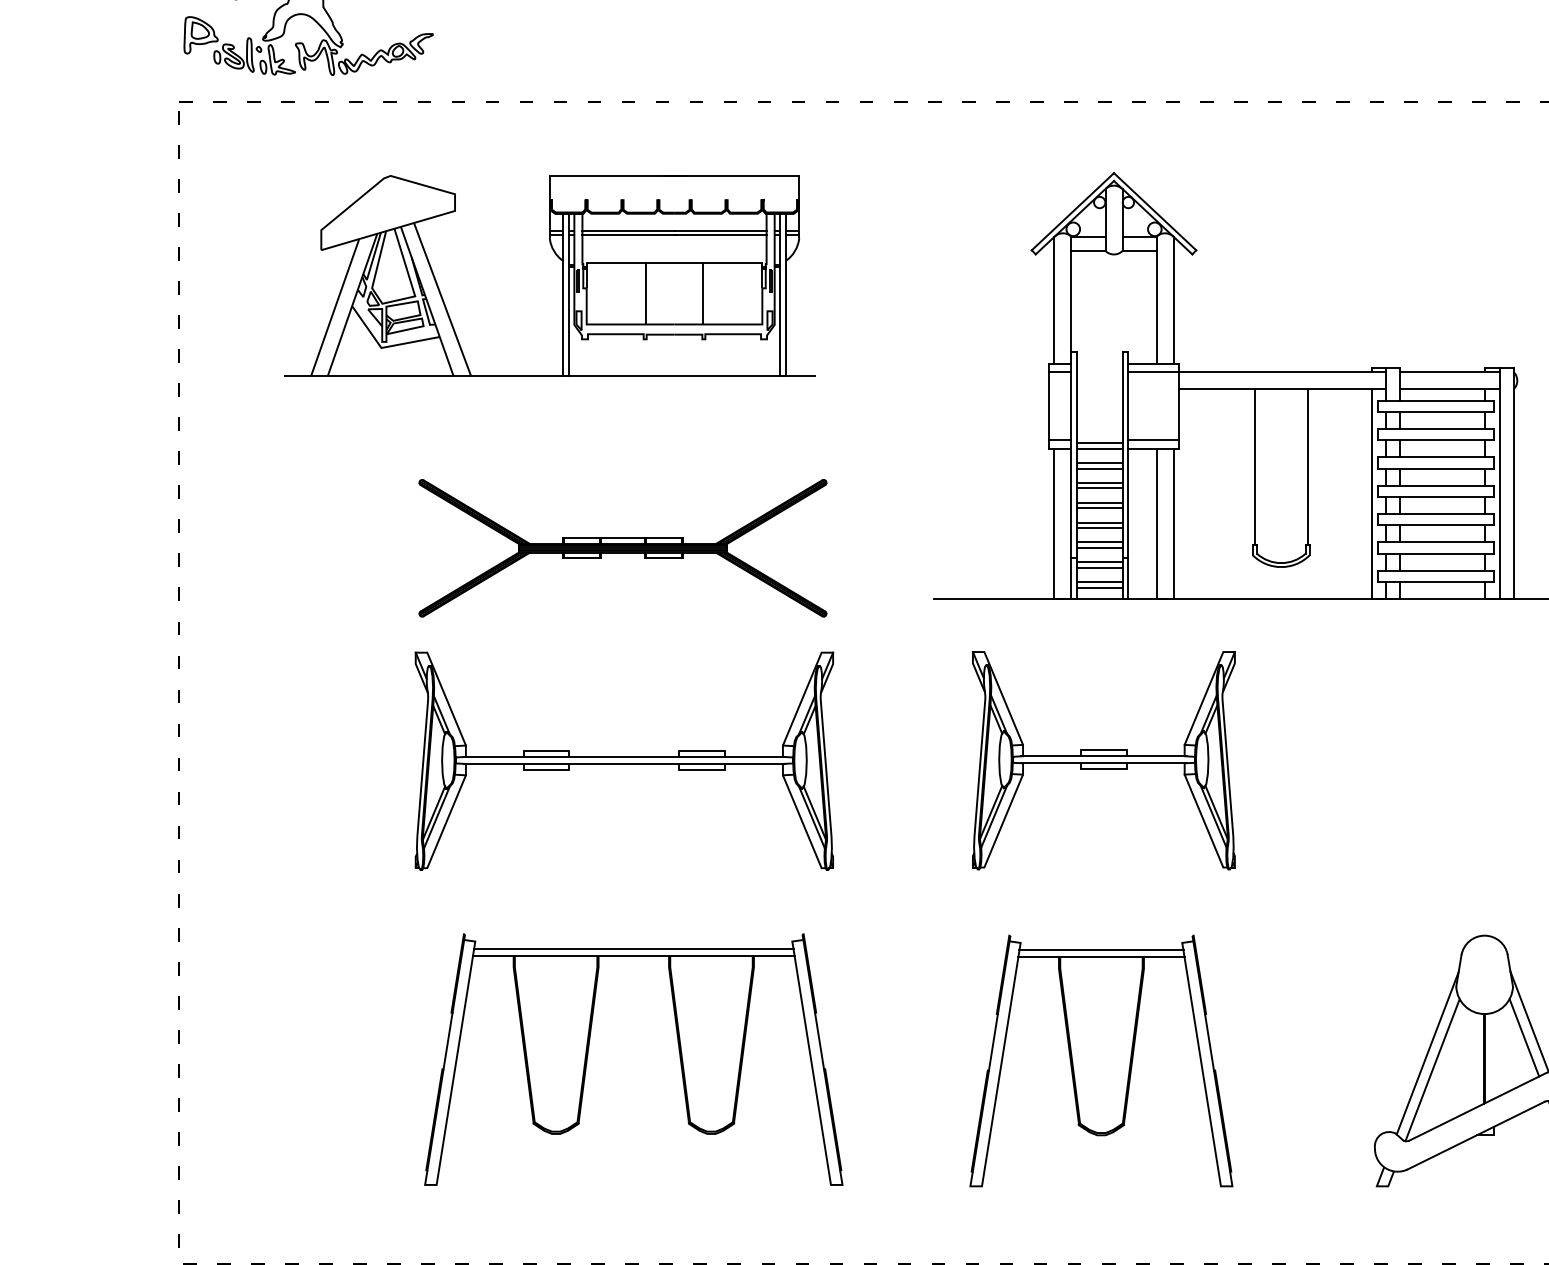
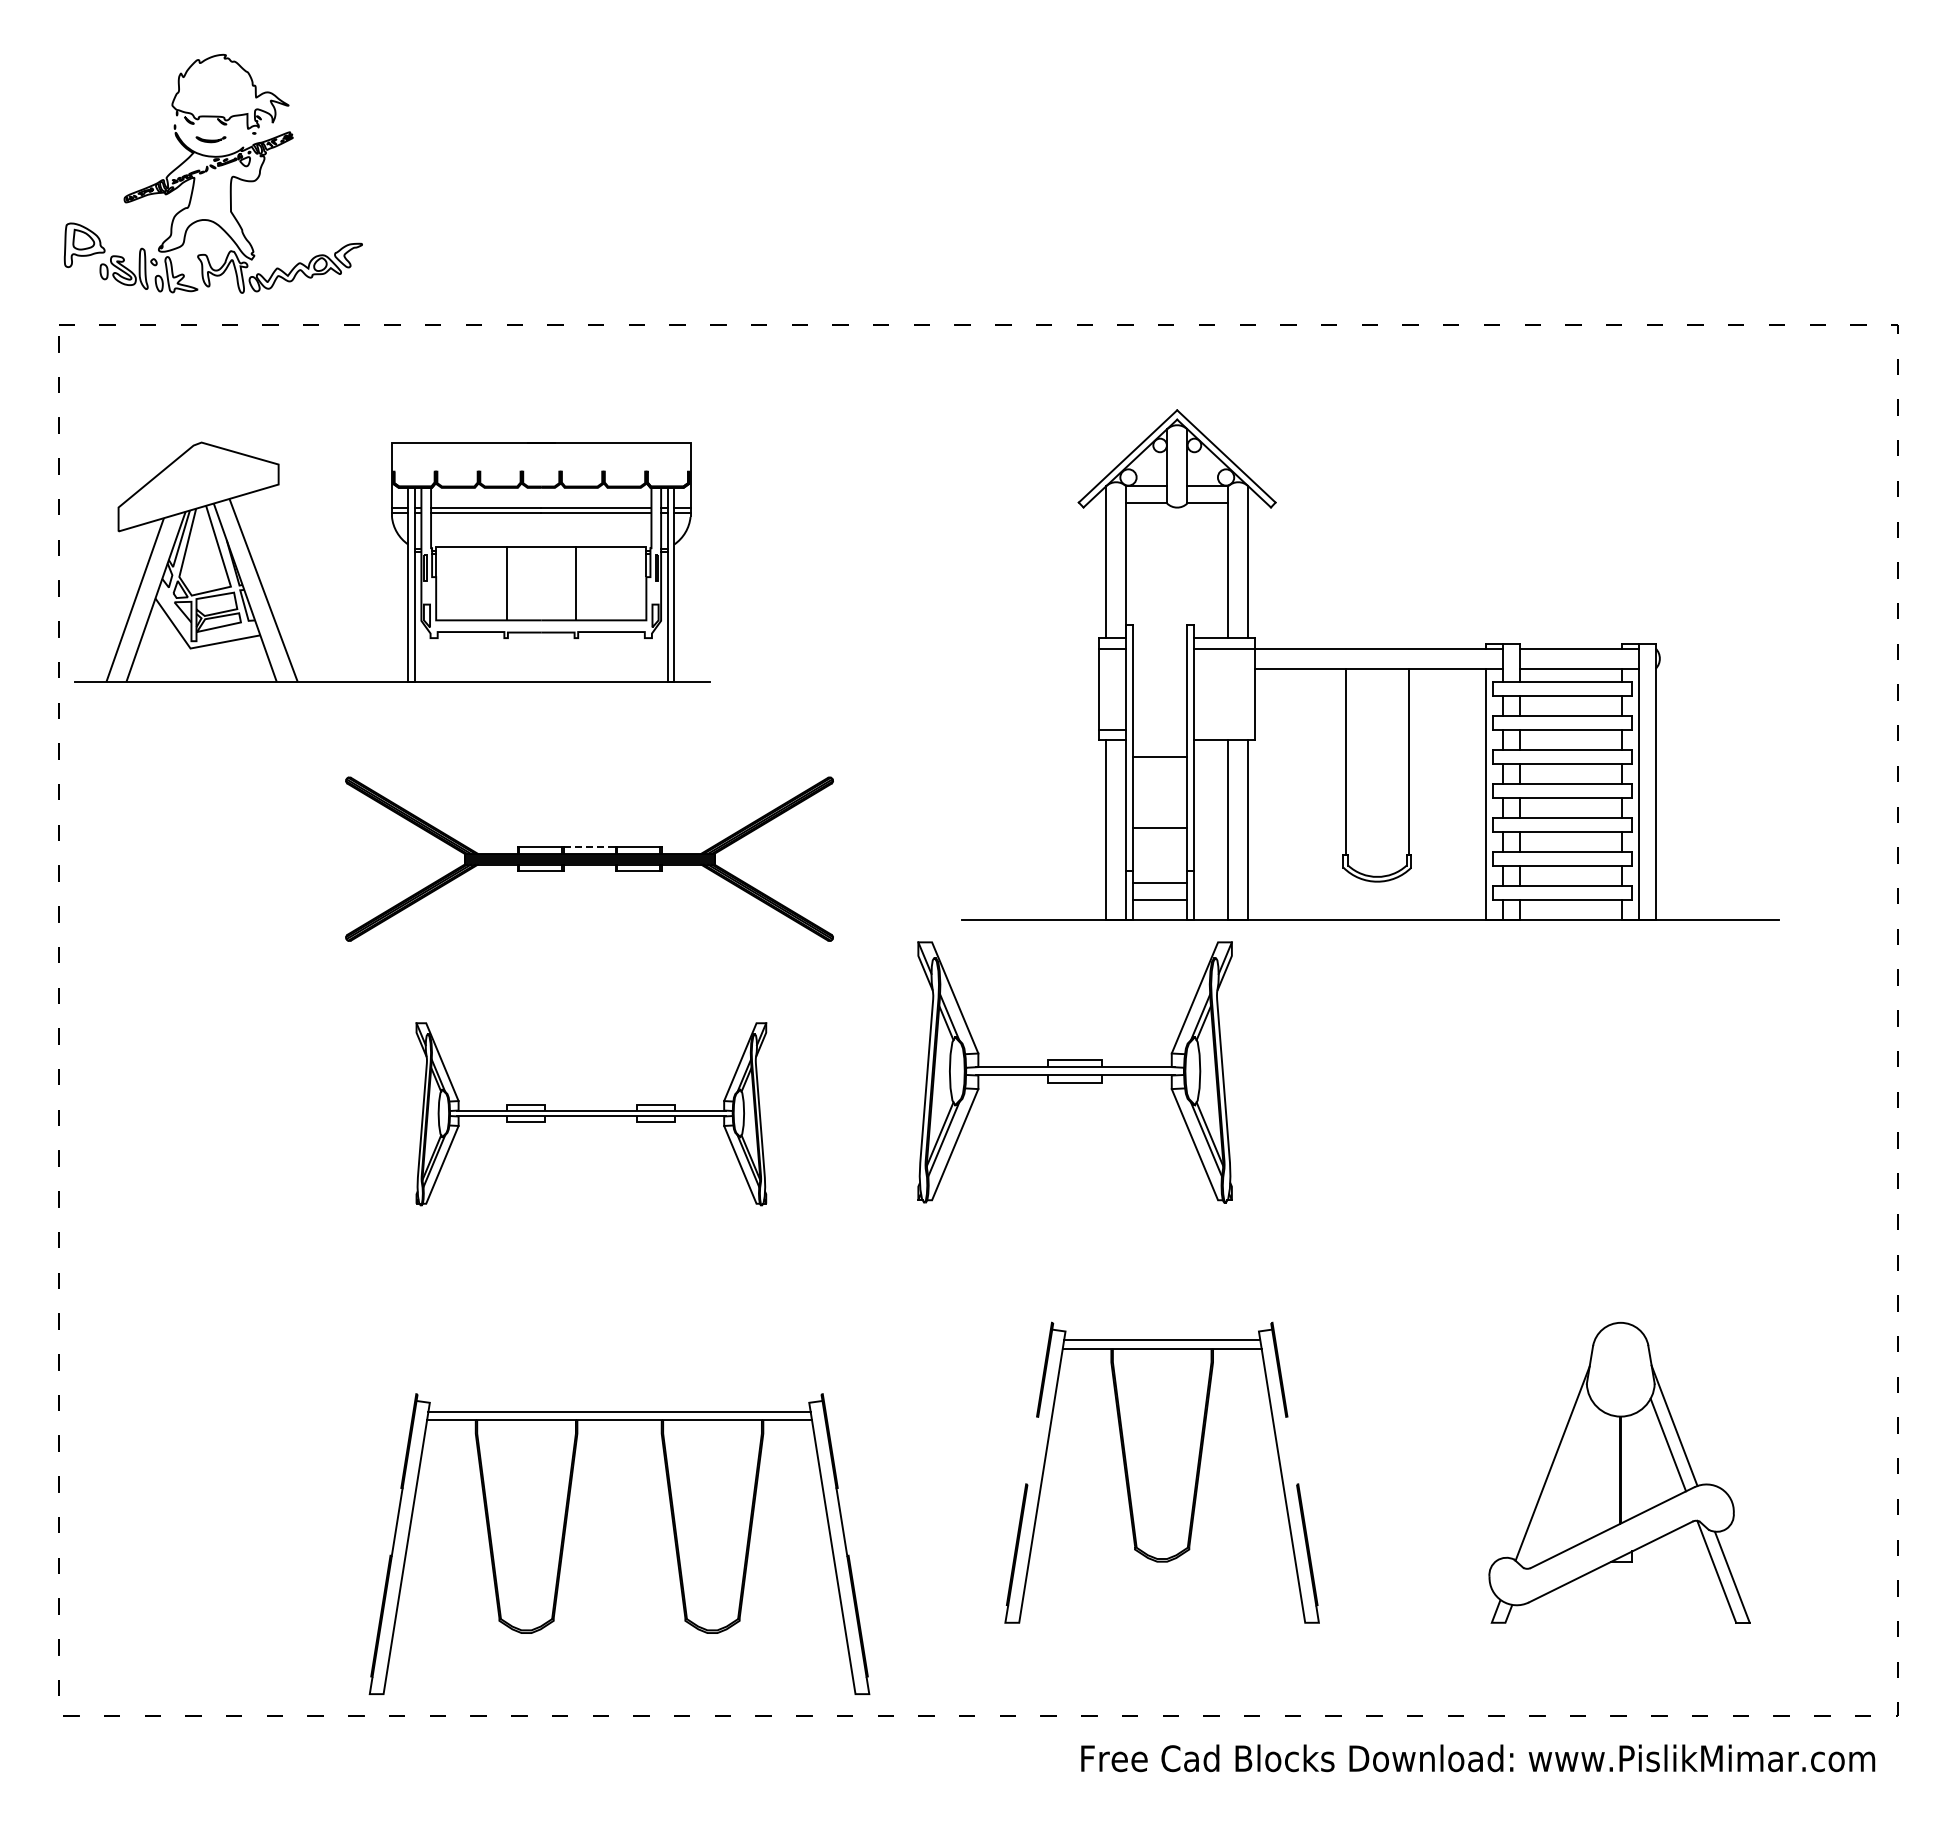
part: (562, 275) -> (407, 561), moved
line: (1153, 439) -> (1224, 729), removed
line: (1100, 443) -> (1160, 733), removed
line: (1100, 449) -> (1160, 740), removed
line: (1100, 468) -> (1160, 763), removed
line: (1100, 482) -> (1160, 780), removed
line: (1100, 488) -> (1160, 787), removed
line: (1100, 502) -> (1160, 804), removed
line: (1100, 508) -> (1160, 811), removed
line: (1100, 528) -> (1160, 835), removed
line: (623, 538) -> (590, 847), solid -> dashed
line: (1100, 542) -> (1160, 852), removed
line: (1100, 547) -> (1160, 858), removed
line: (1100, 561) -> (1160, 875), removed
line: (1100, 587) -> (1160, 906), removed
part: (1103, 760) -> (1074, 1072), moved
part: (624, 761) -> (591, 1114), size x0.7
line: (993, 1042) -> (1032, 1450), removed
line: (1209, 1042) -> (1291, 1450), removed
part: (588, 1053) -> (565, 1536), moved
line: (1432, 1069) -> (1558, 1483), removed

